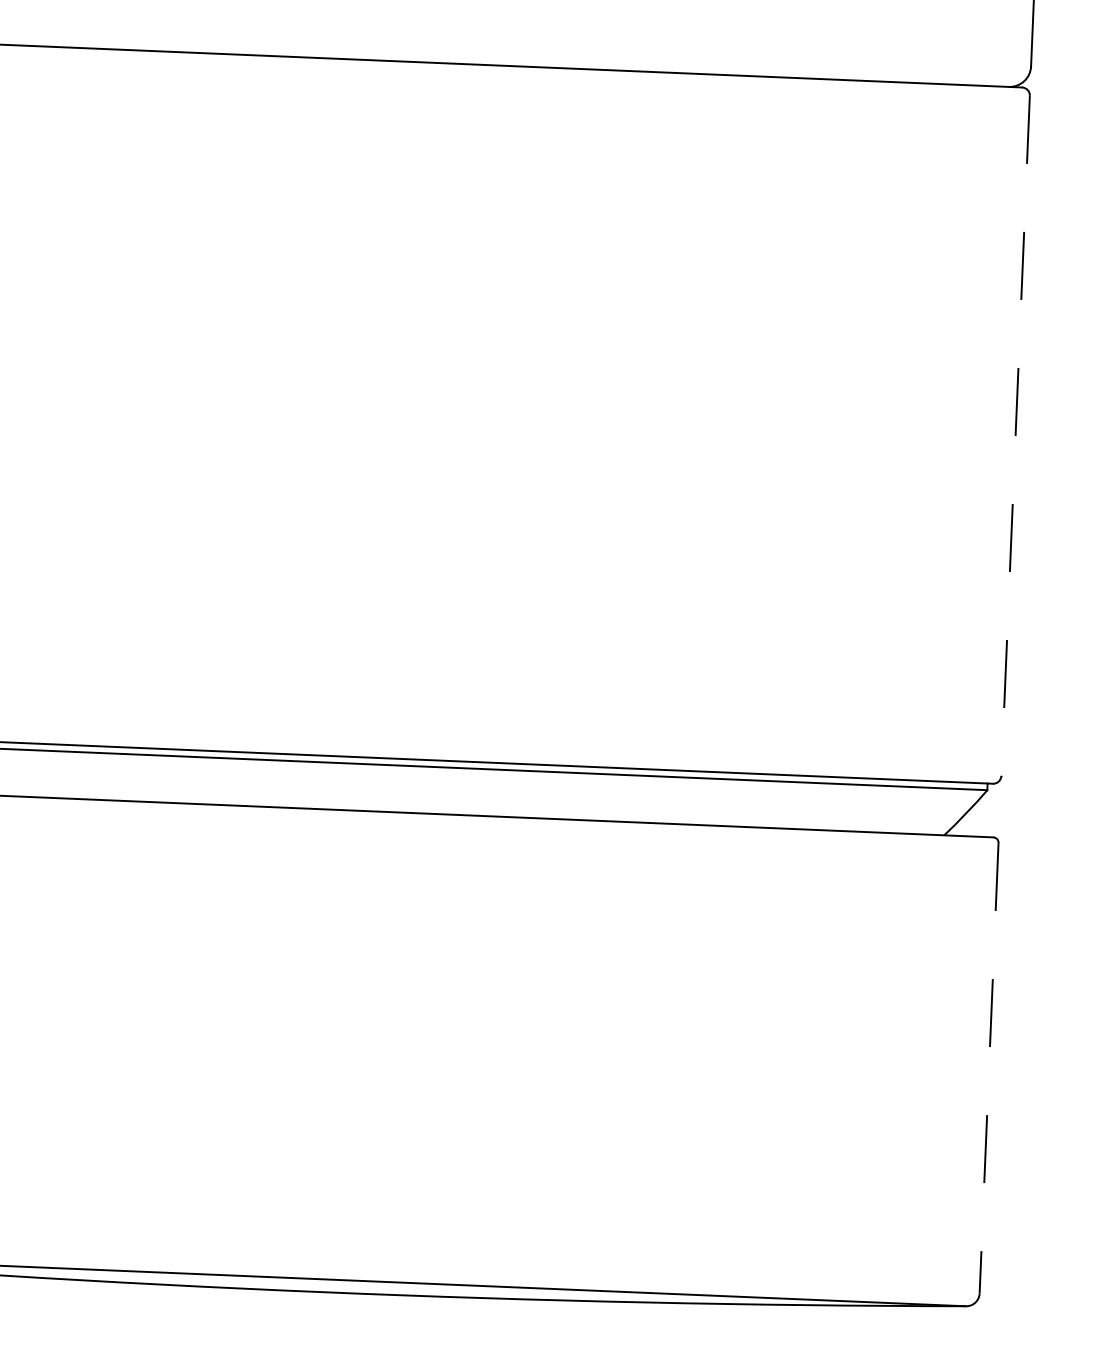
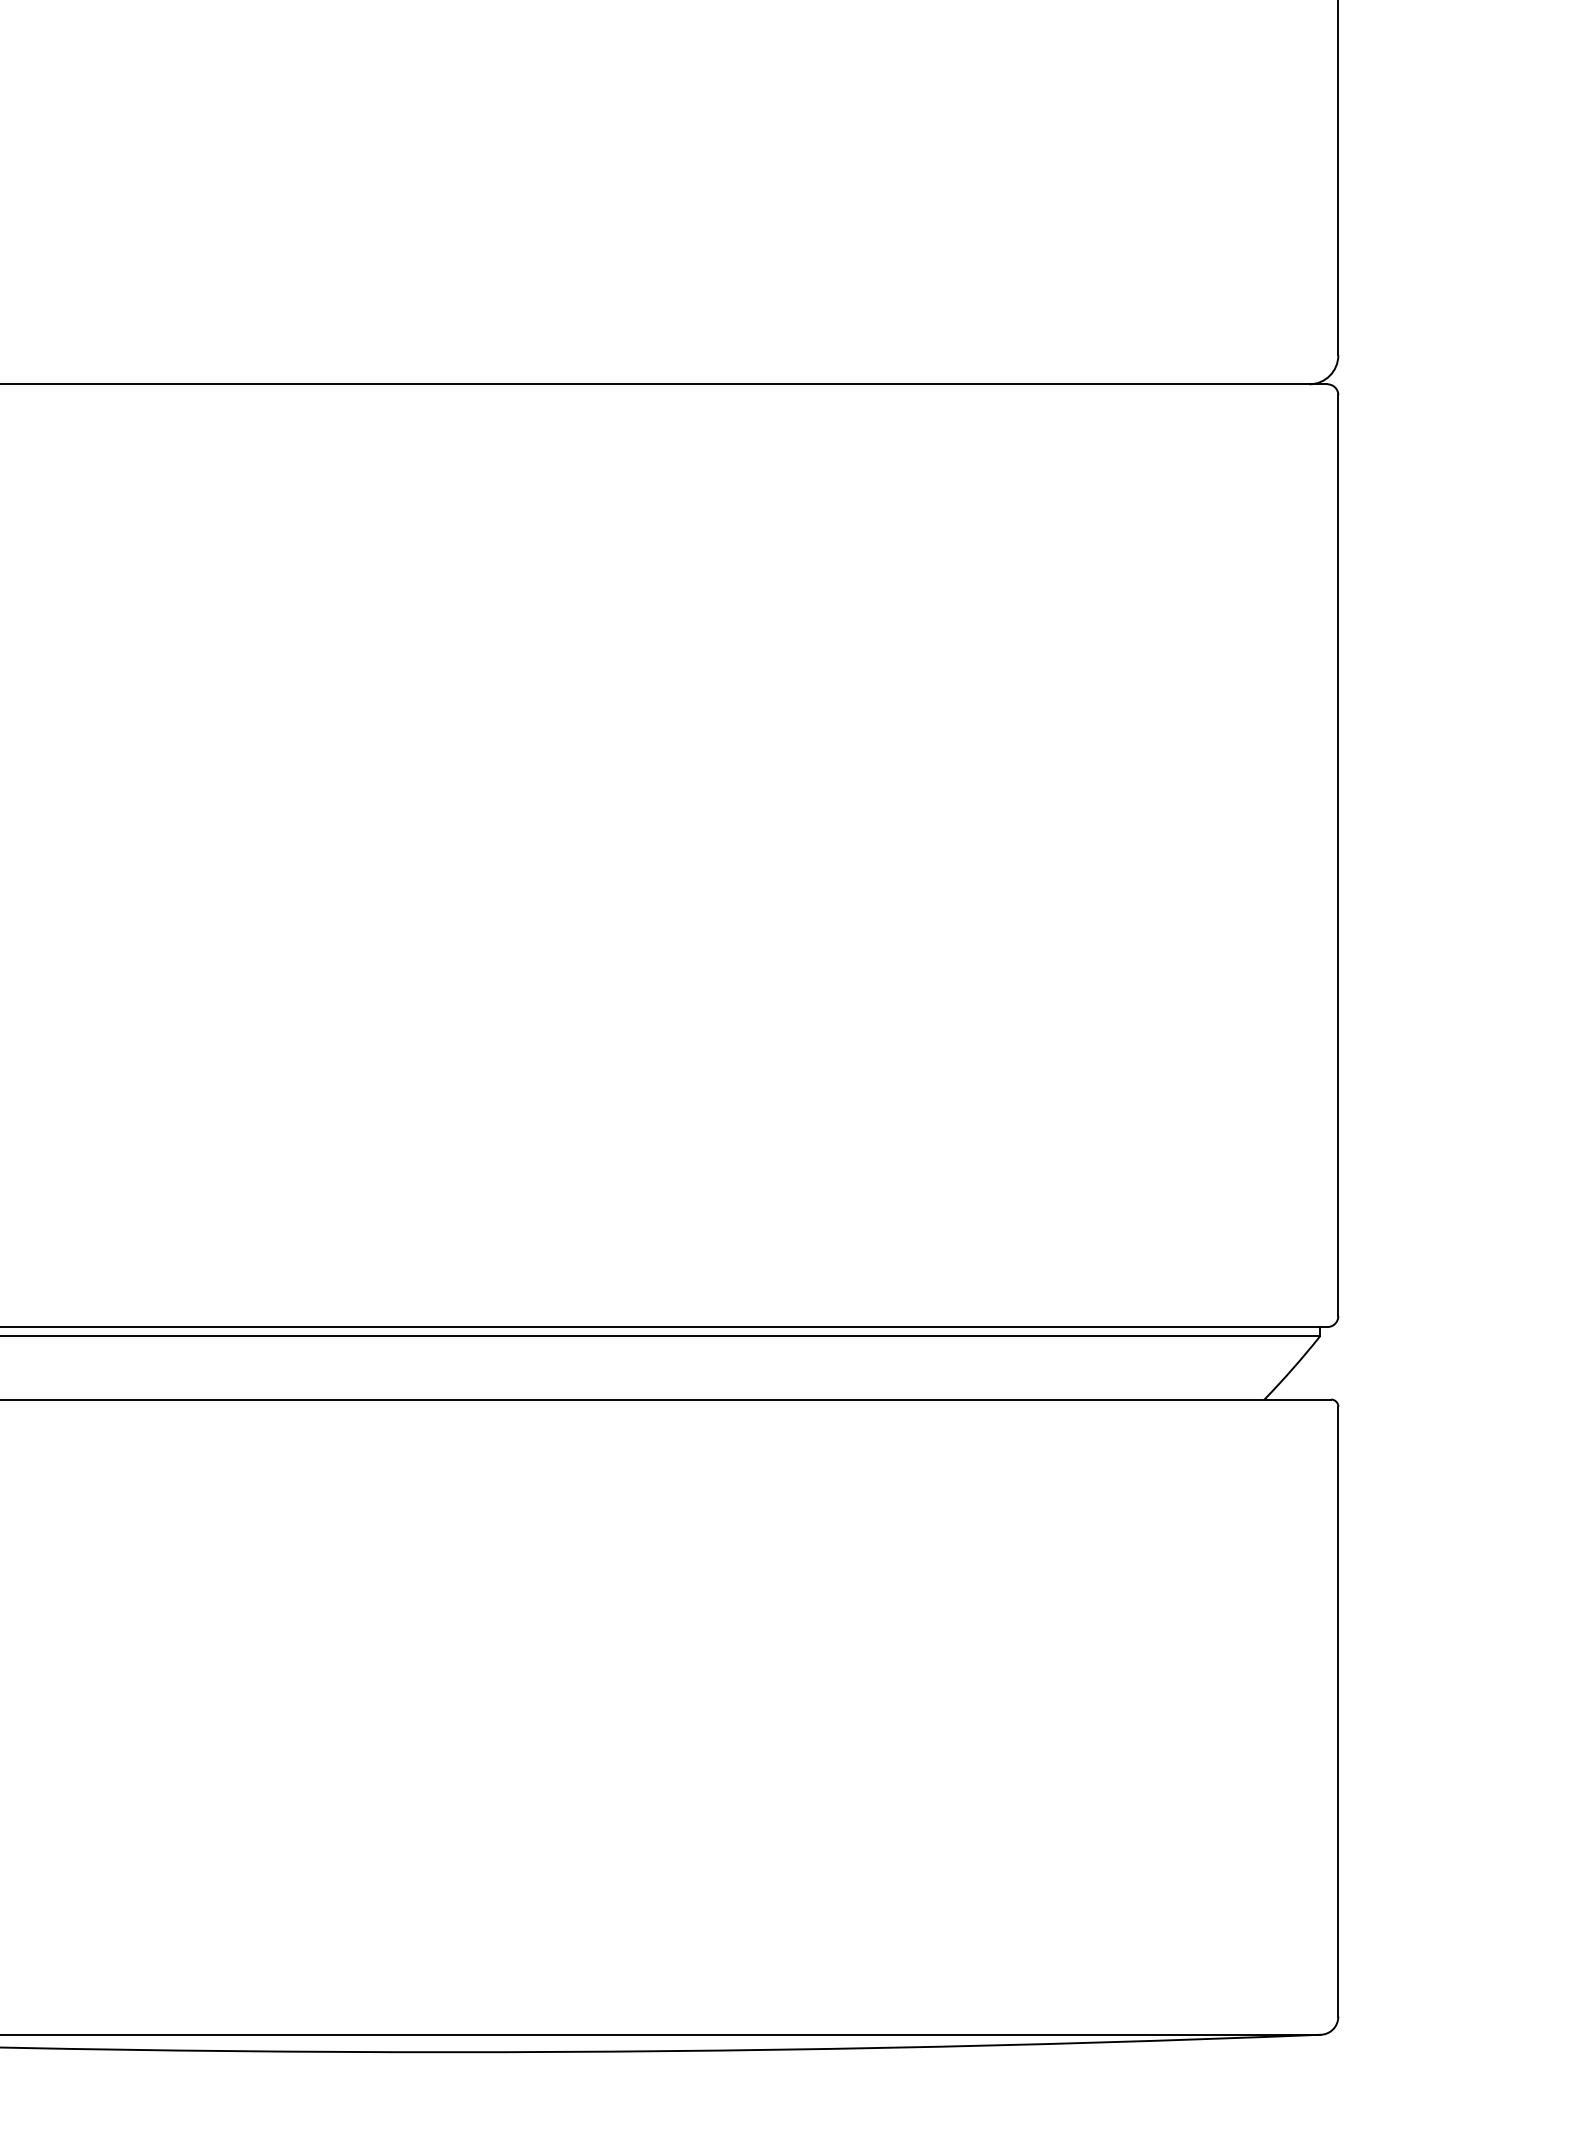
line: (1015, 436) -> (1338, 856), dashed -> solid
line: (989, 1068) -> (1338, 1711), dashed -> solid

